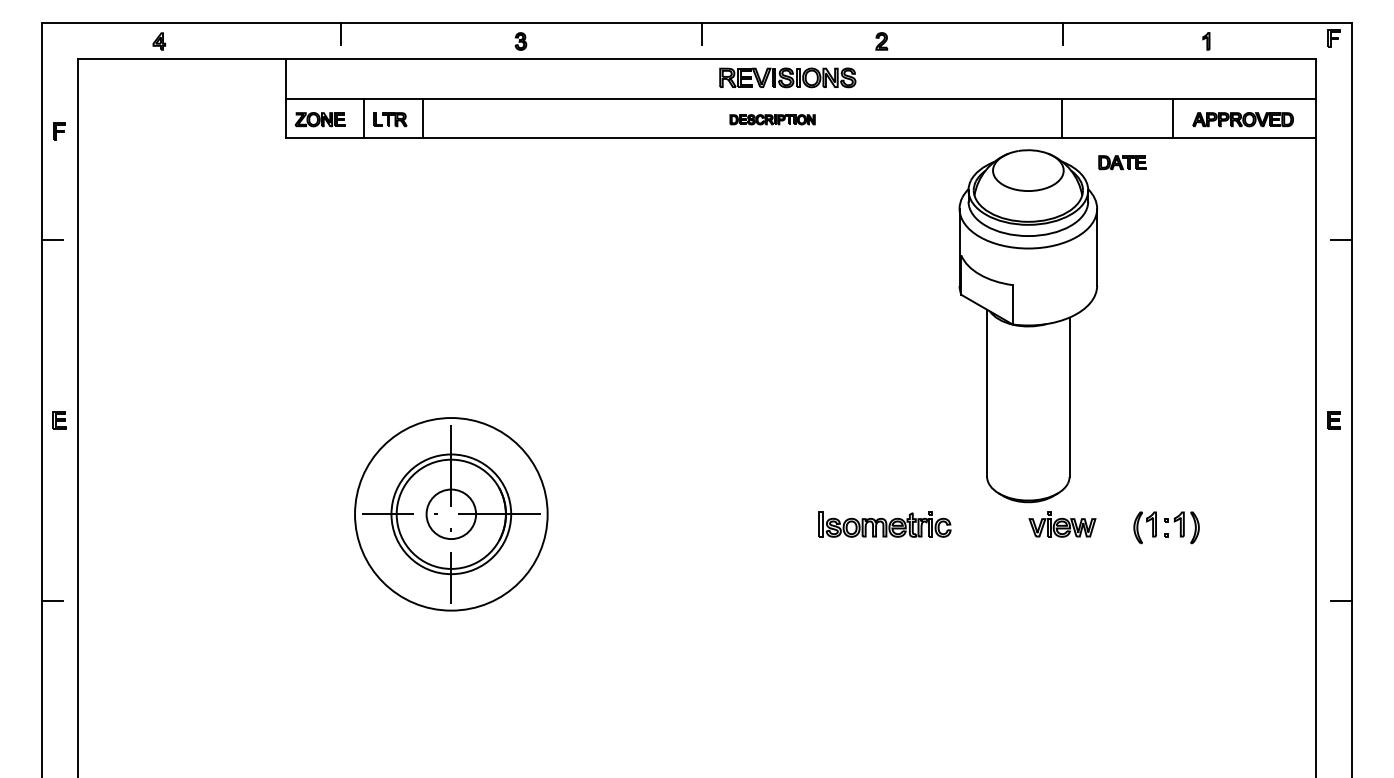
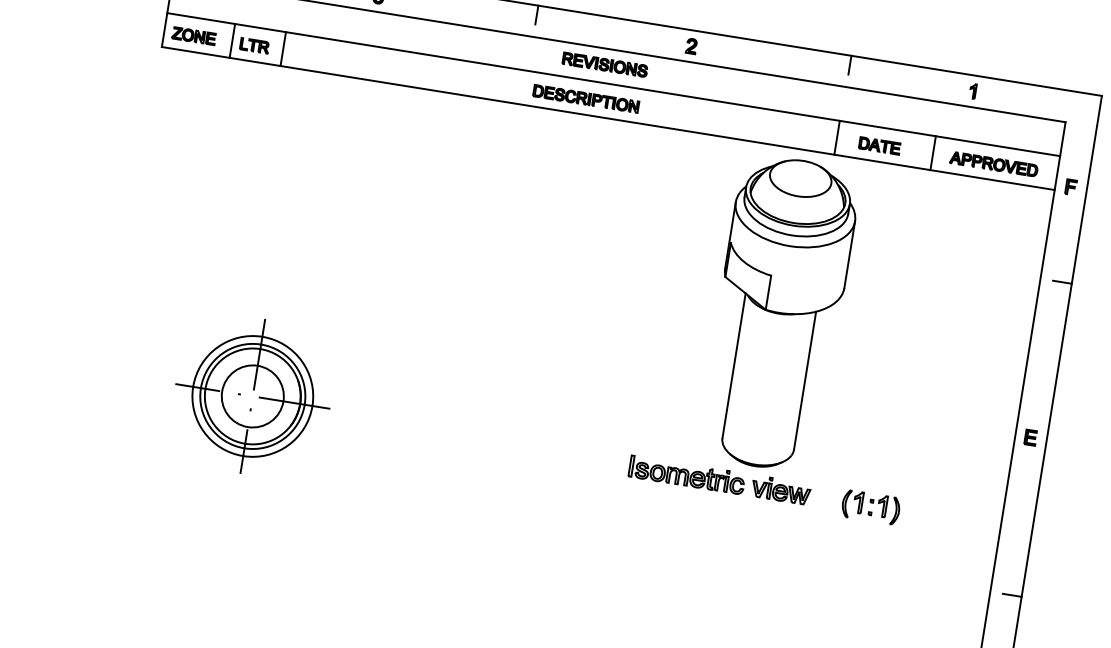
part: (1333, 38) -> (1070, 187), moved
part: (787, 77) -> (604, 64), size x0.71
part: (772, 119) -> (586, 98), size x1.43
part: (1122, 162) -> (879, 145), moved
circle: (450, 513) -> (252, 395), size x1.43
circle: (451, 514) -> (252, 396), size x0.71
part: (884, 524) -> (686, 474), moved

